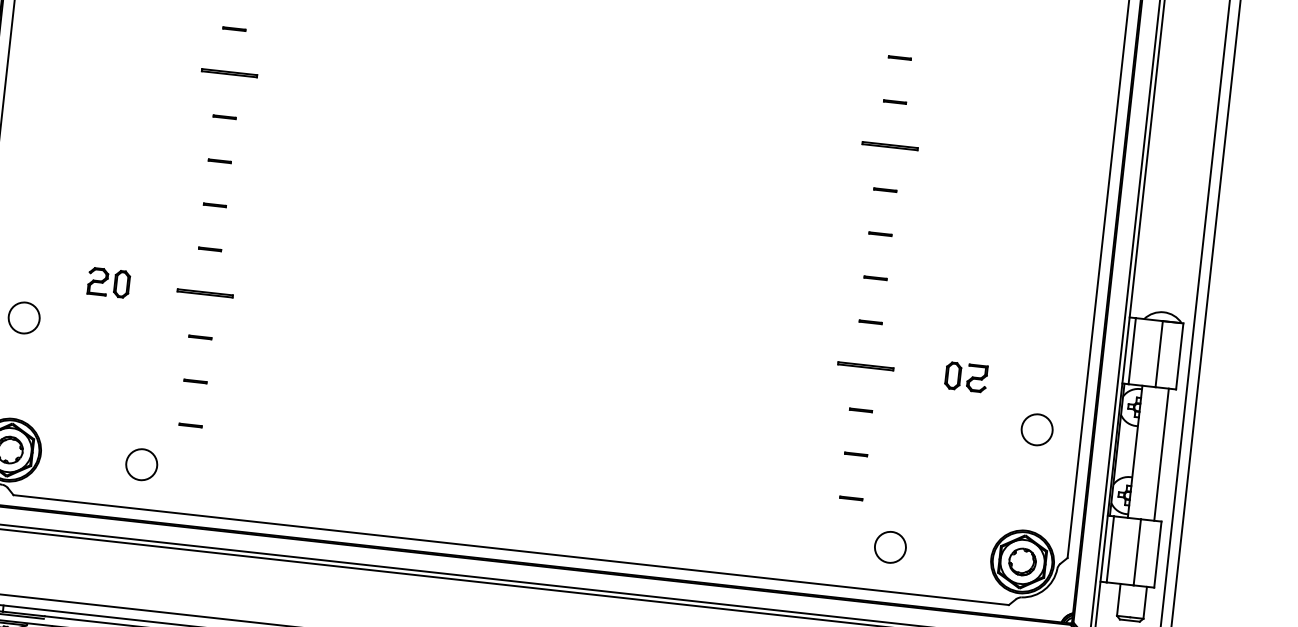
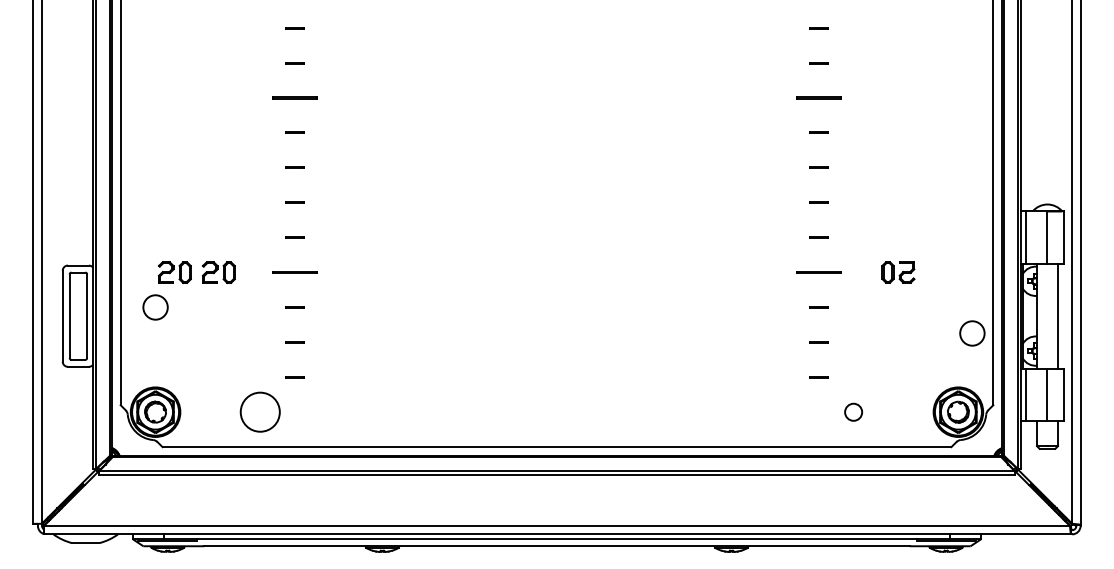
part: (52, 276) -> (174, 272), added
circle: (1037, 429) -> (972, 333), moved
circle: (142, 463) -> (260, 411), size x1.6
circle: (890, 547) -> (853, 412), size x0.7

